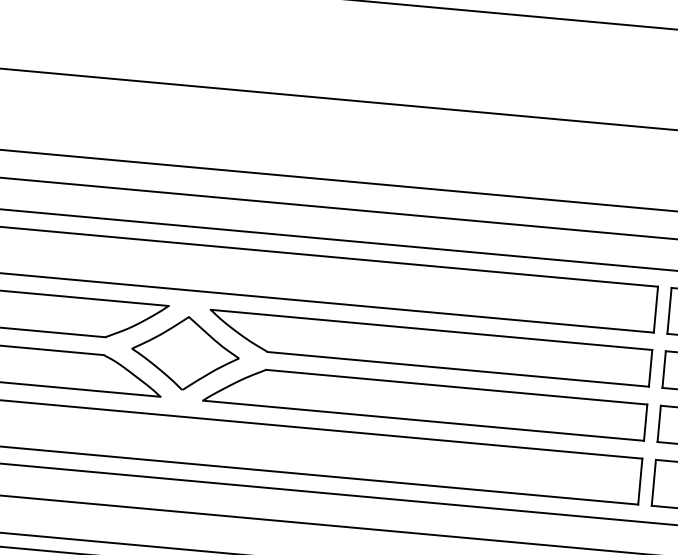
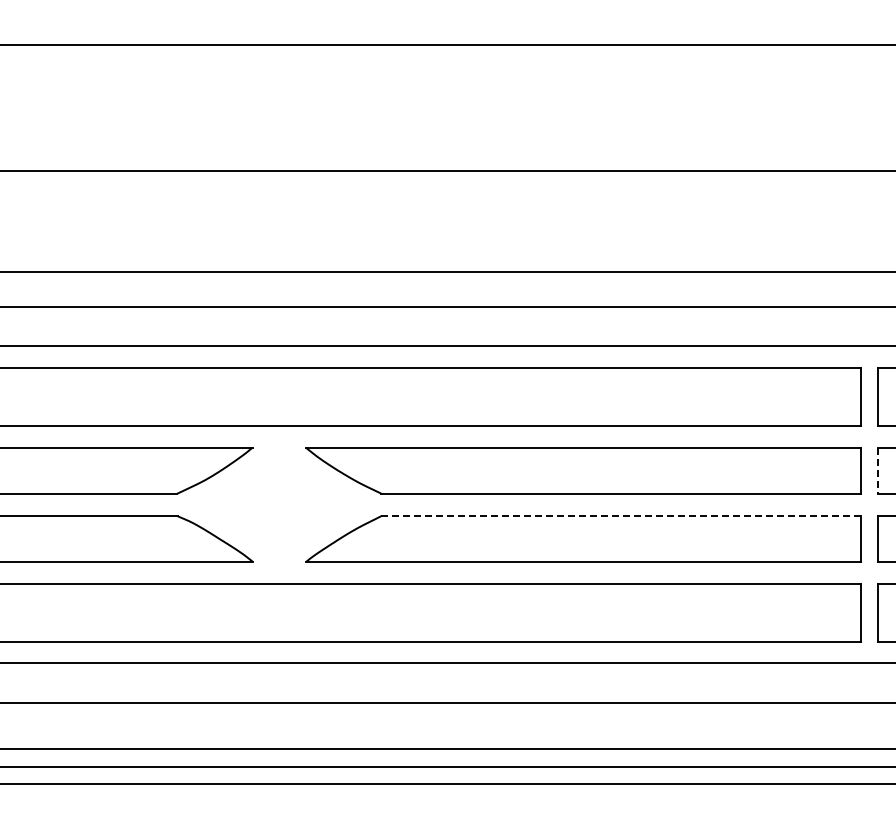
curve: (171, 329) -> (258, 476), removed
line: (664, 370) -> (877, 471), solid -> dashed
line: (456, 387) -> (620, 516), solid -> dashed

